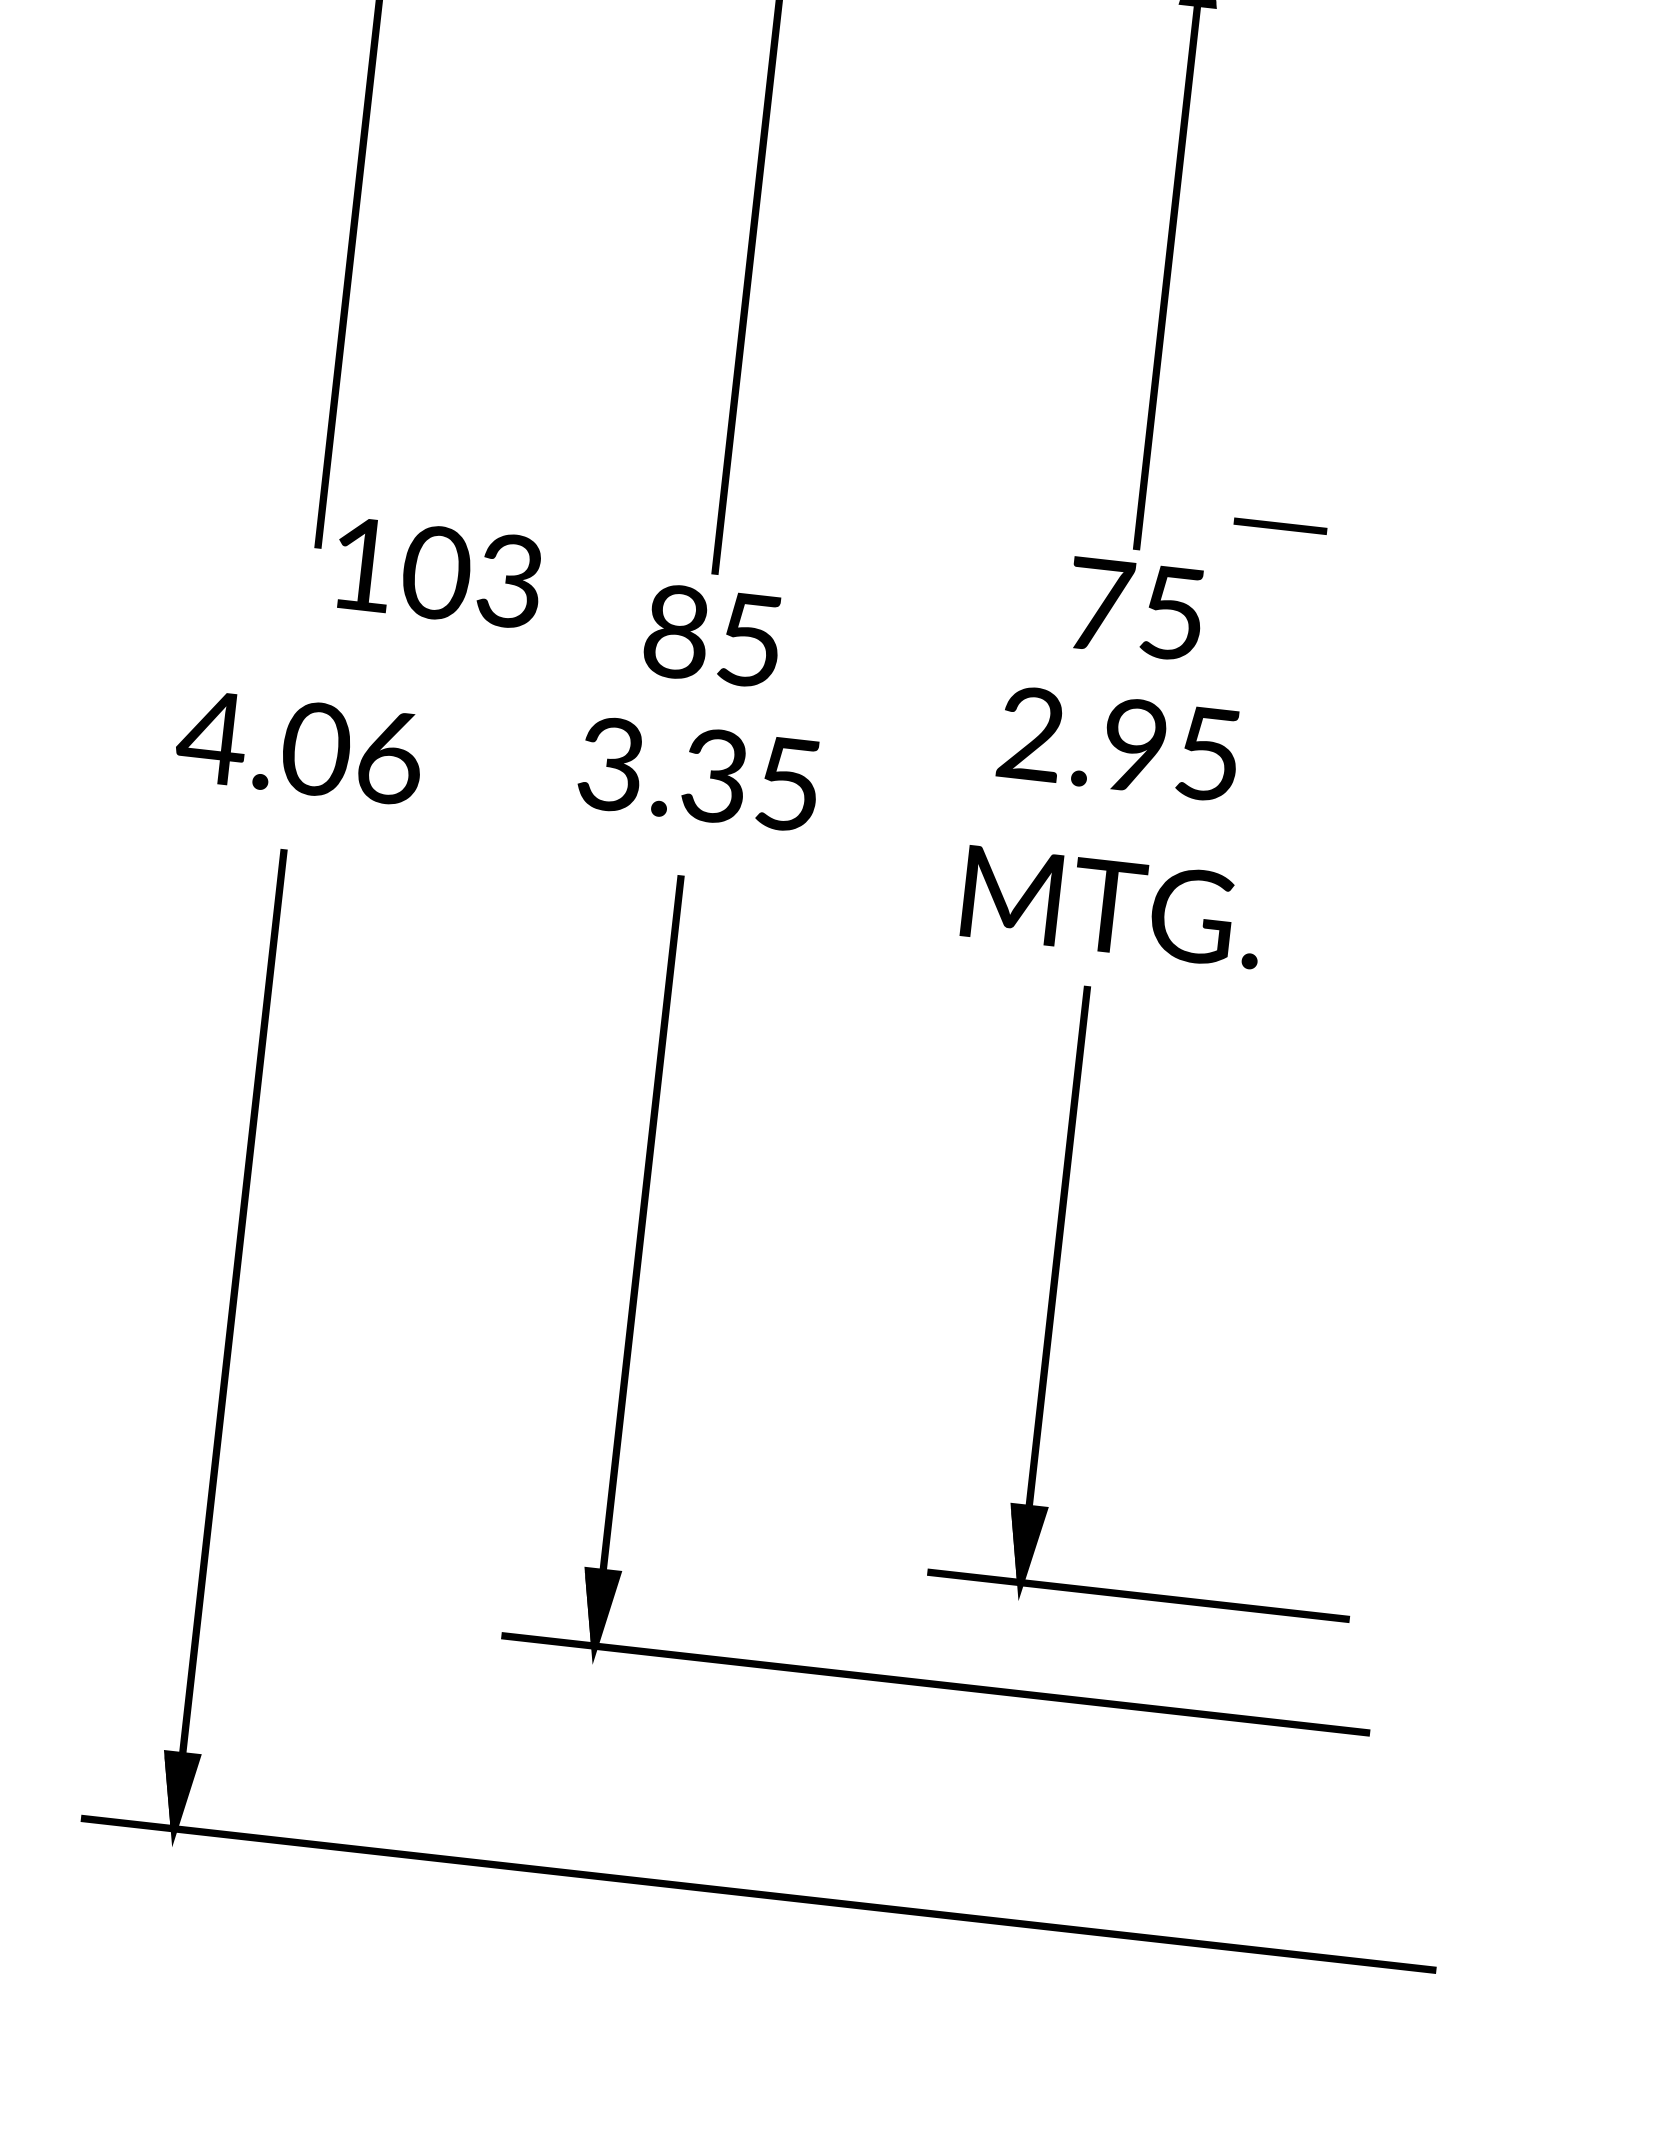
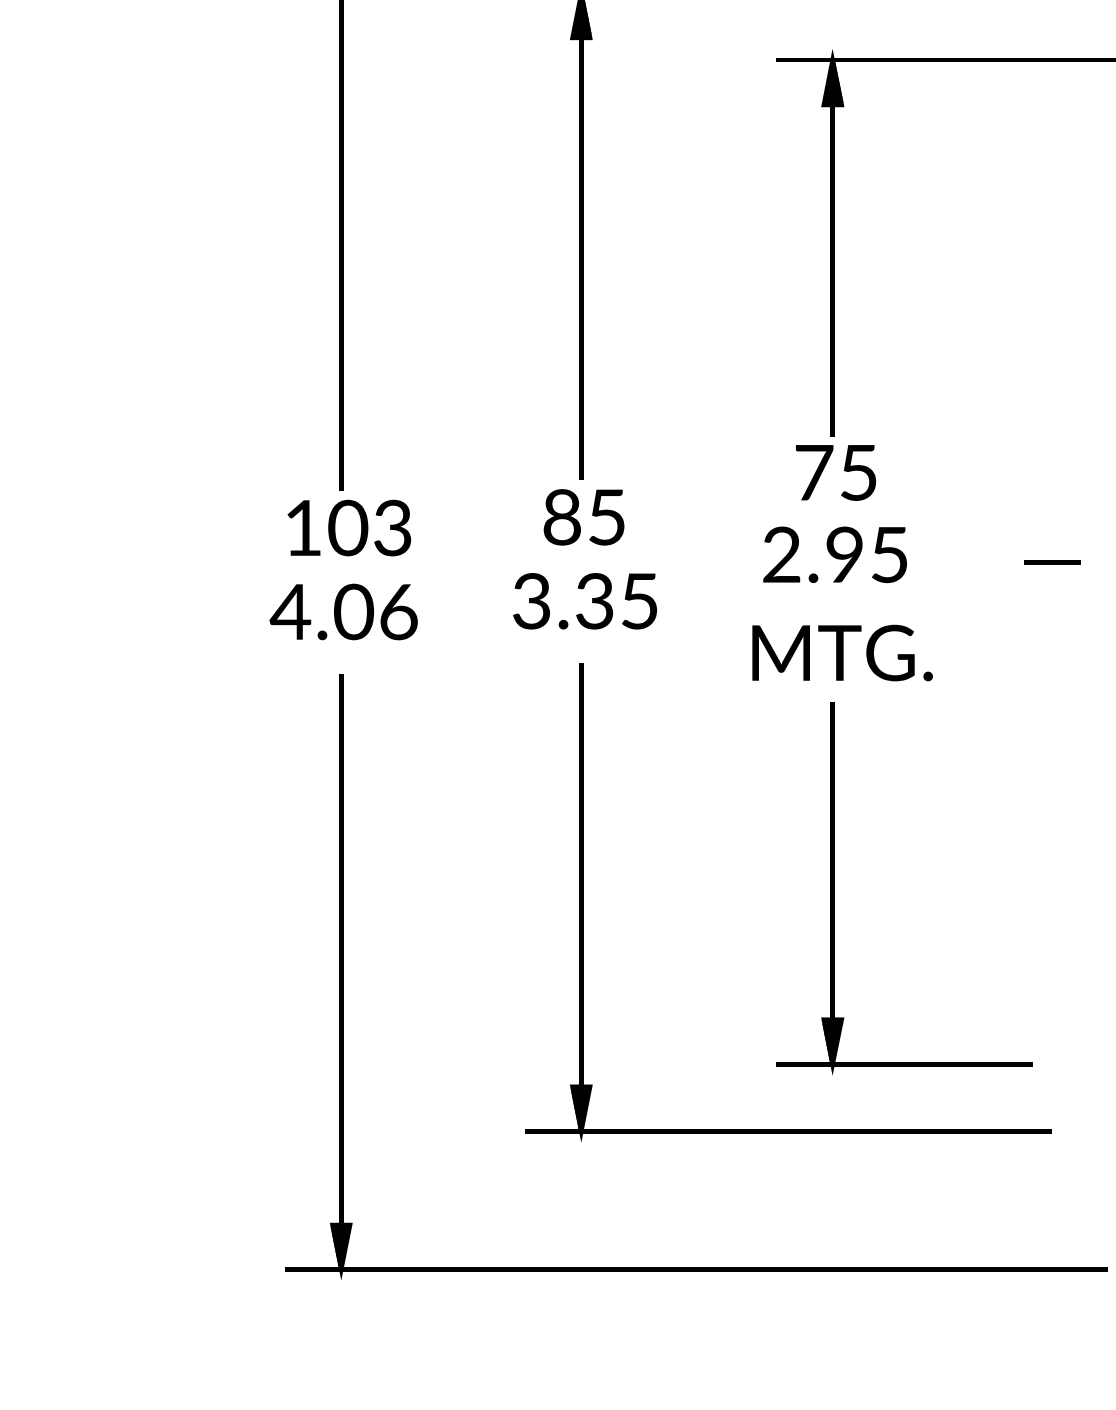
line: (1280, 526) -> (1052, 562), moved
text: (438, 572) -> (349, 527), moved

